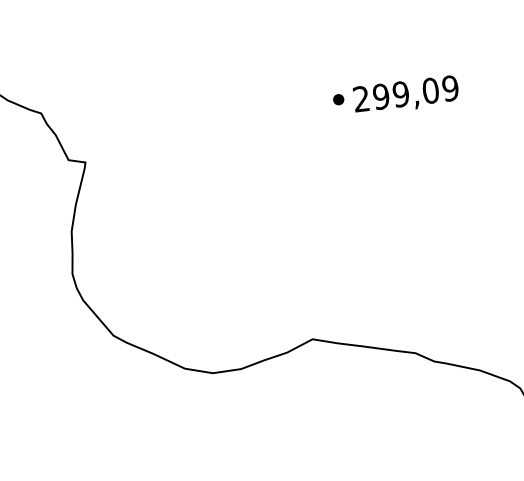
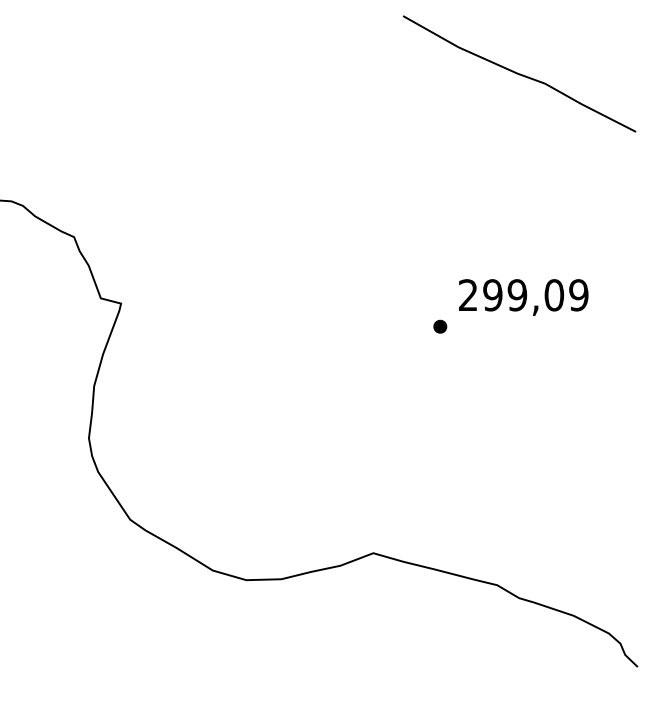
text: (406, 95) -> (523, 297), moved
part: (338, 99) -> (440, 326), moved

